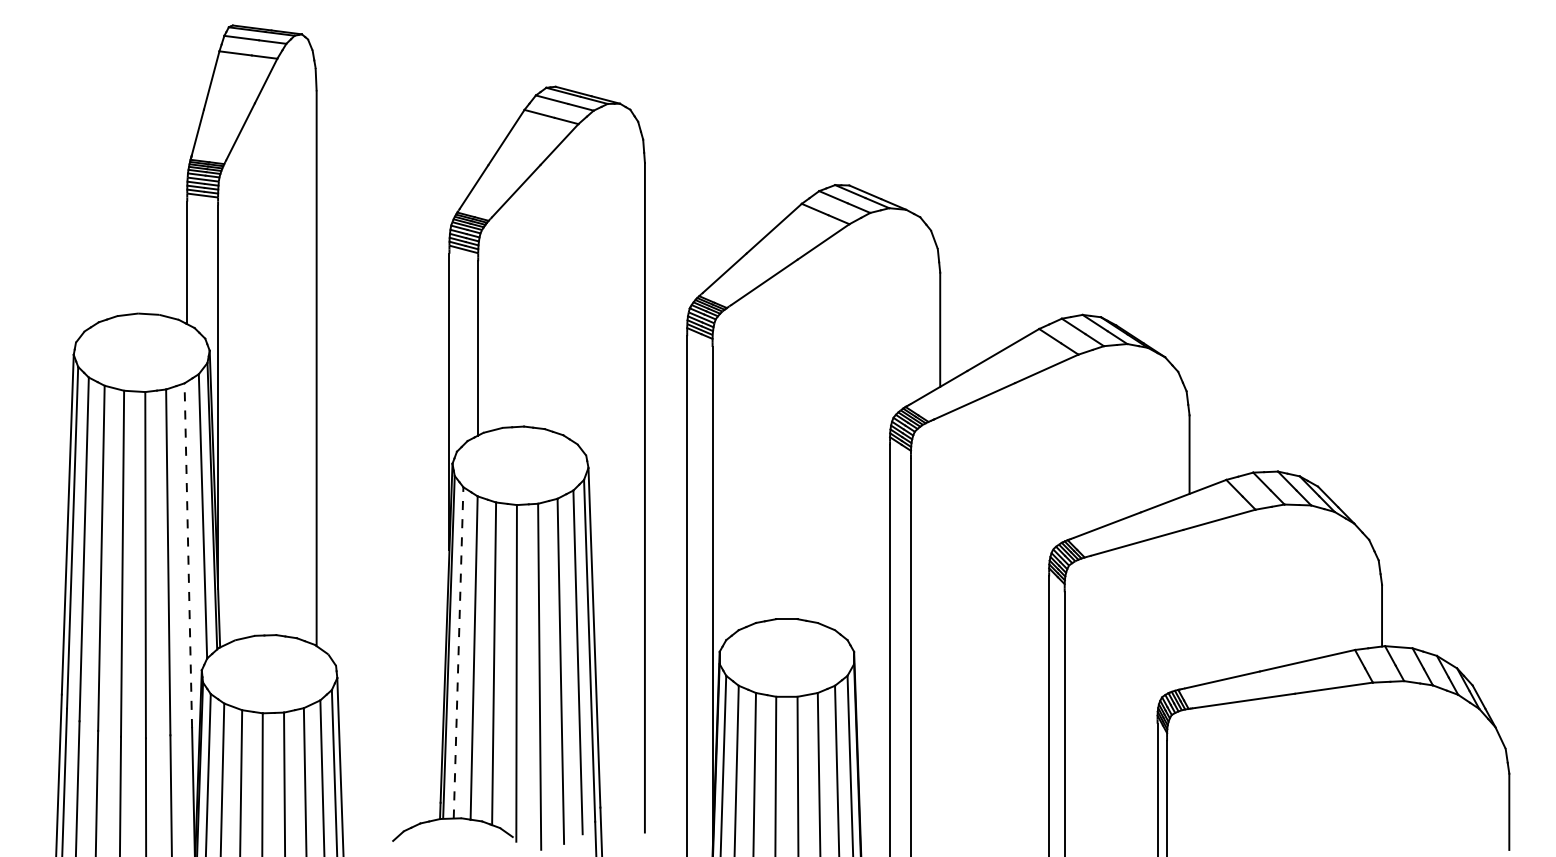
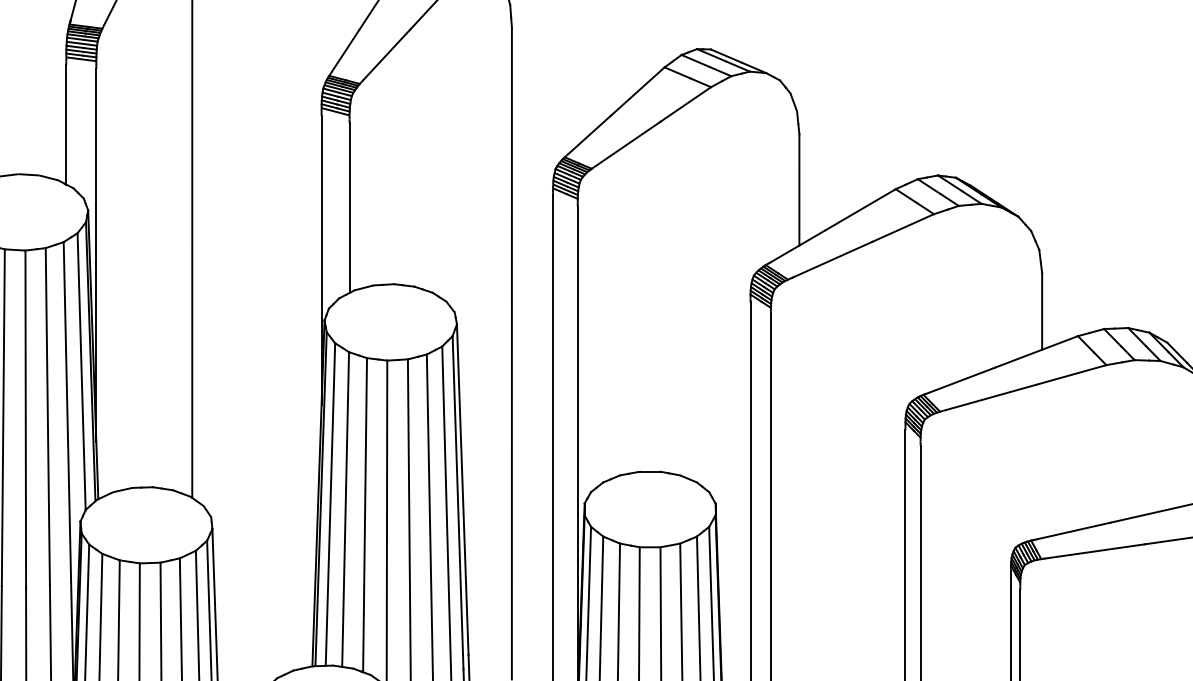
line: (188, 555) -> (67, 409), dashed -> solid
line: (458, 652) -> (330, 504), dashed -> solid

